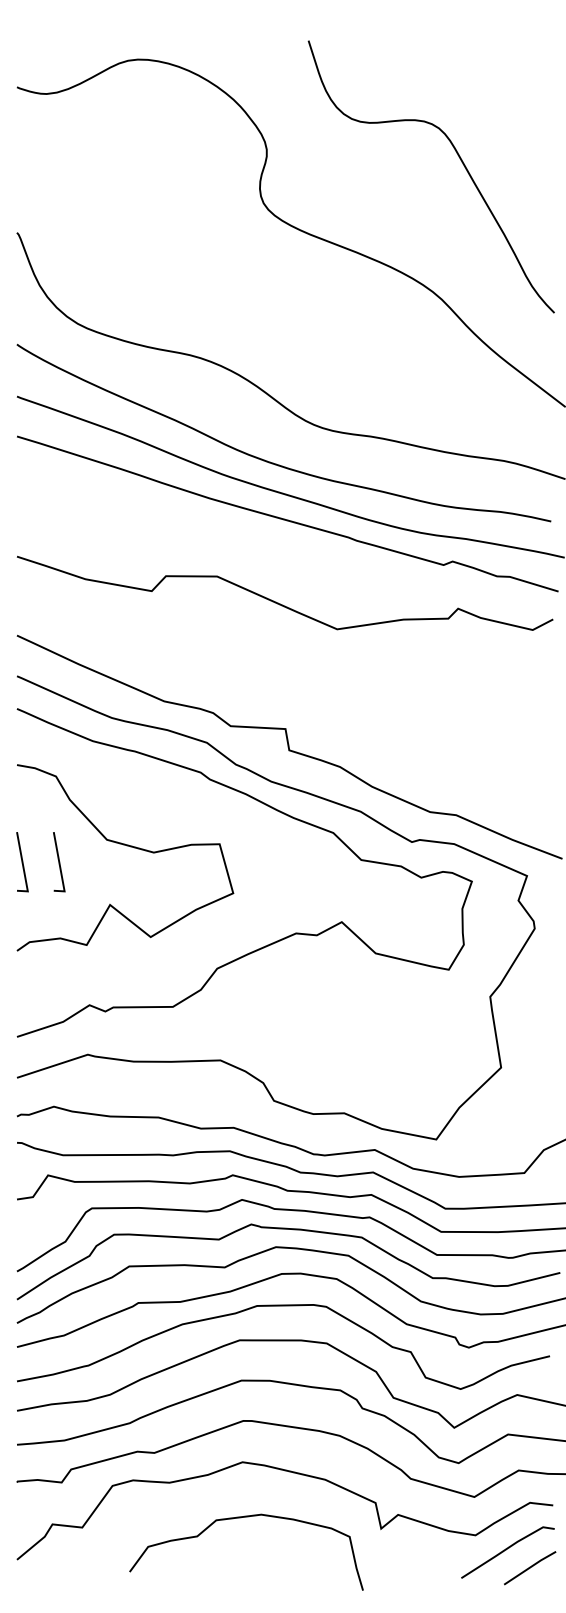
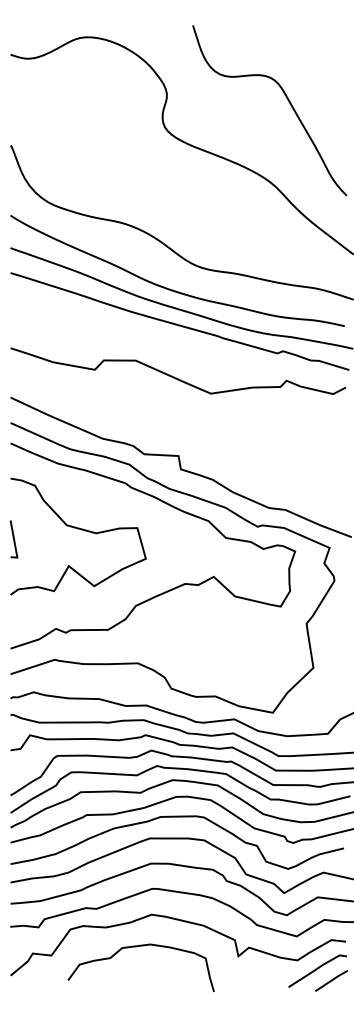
line: (58, 862) -> (36, 539), removed
curve: (239, 1519) -> (136, 947), moved

